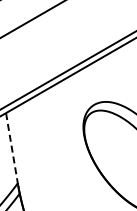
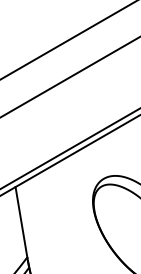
line: (11, 148) -> (21, 222), dashed -> solid

